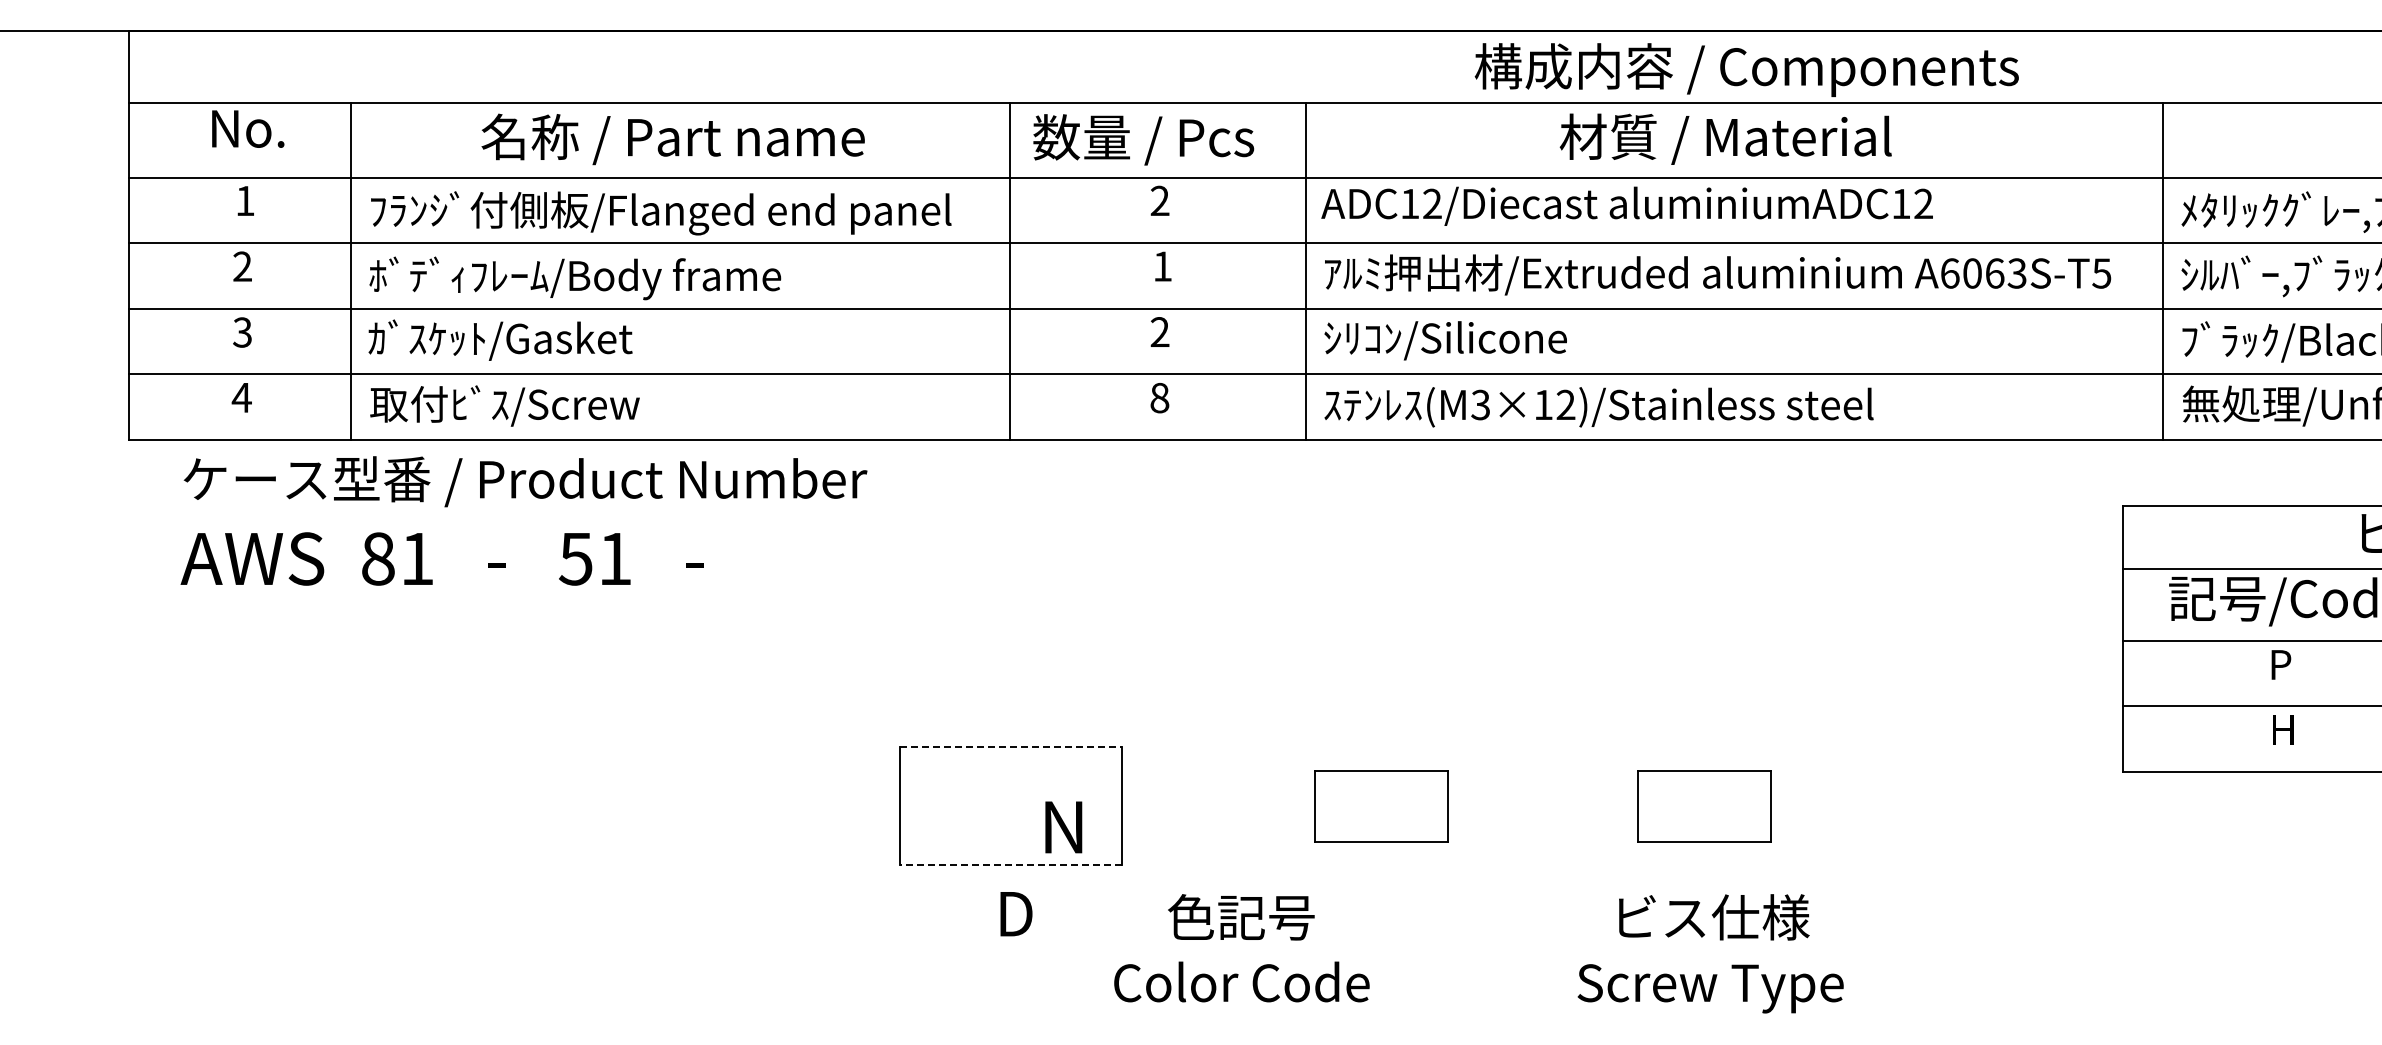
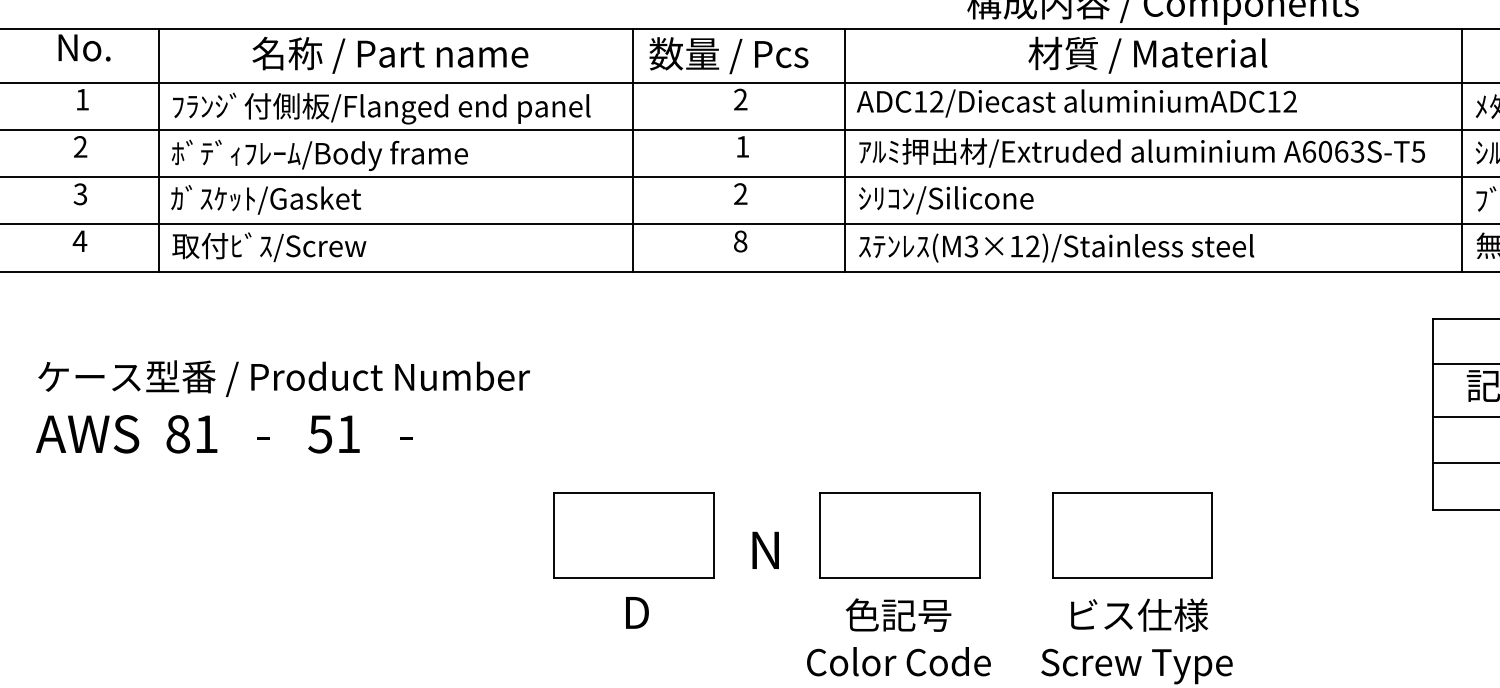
text: (523, 520) -> (282, 406), moved
line: (1011, 747) -> (633, 492), dashed -> solid
part: (1380, 805) -> (899, 534), size x1.67
part: (1704, 805) -> (1132, 534), size x1.67
text: (1063, 827) -> (765, 550), moved
line: (1011, 865) -> (633, 577), dashed -> solid
text: (1241, 948) -> (898, 637), moved

